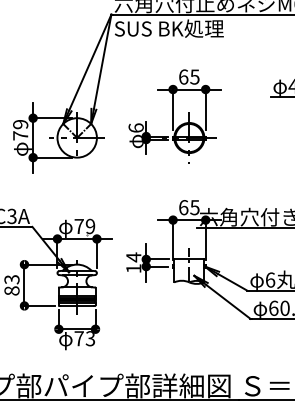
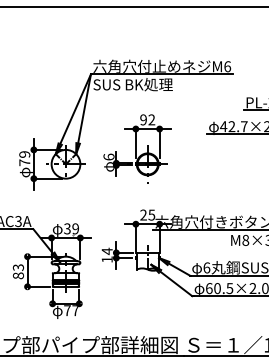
text: (189, 76) -> (147, 119), 65 -> 92
text: (183, 206) -> (143, 214), 65 -> 25
text: (79, 225) -> (67, 228), 79 -> 39
text: (90, 338) -> (75, 310), 73 -> 77

